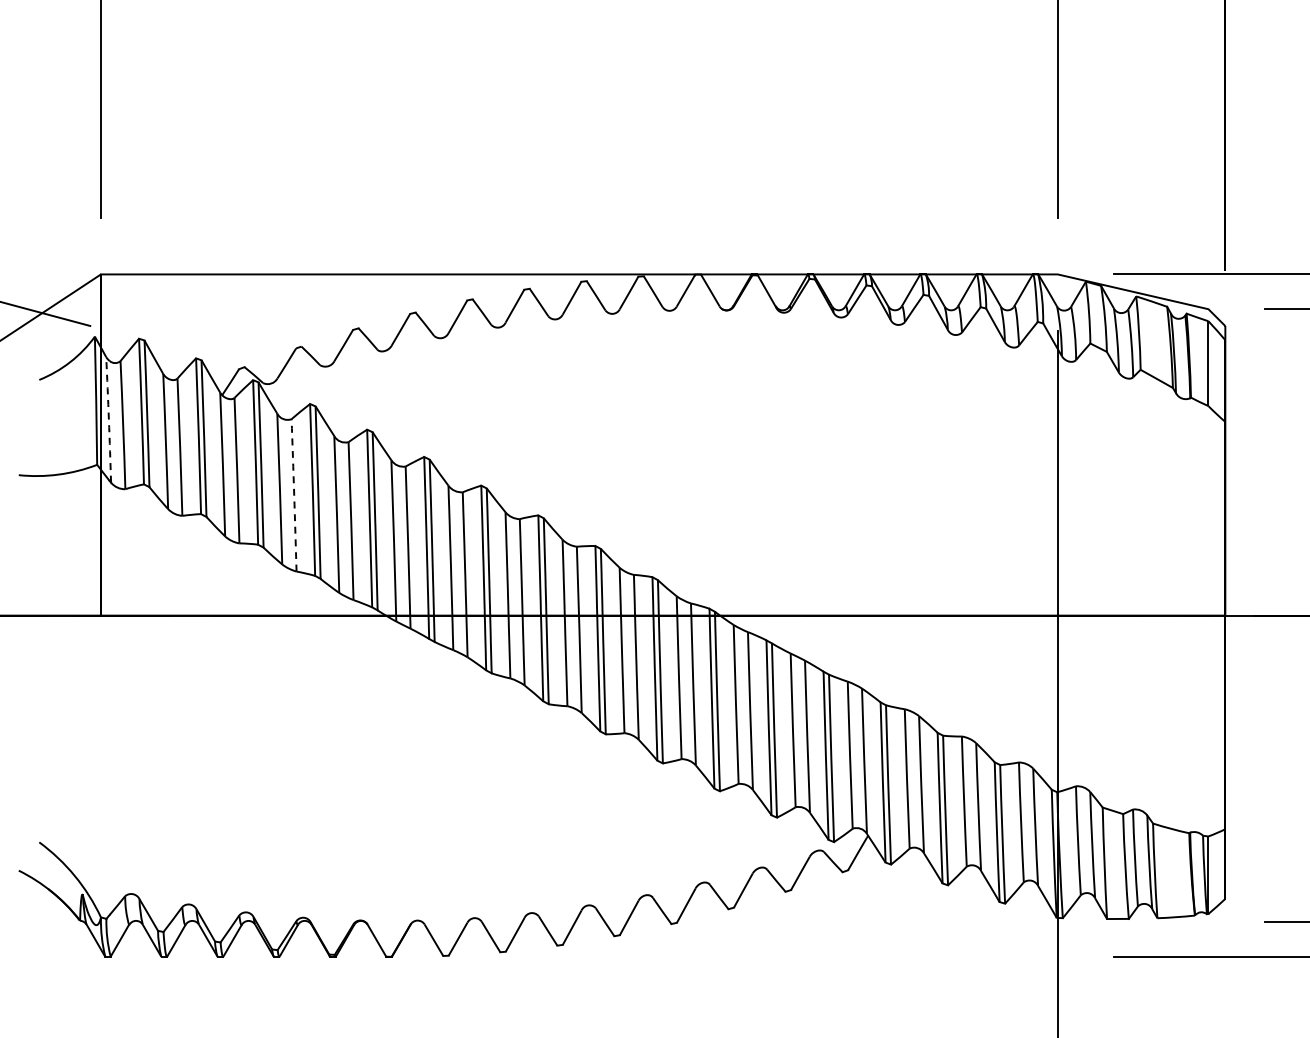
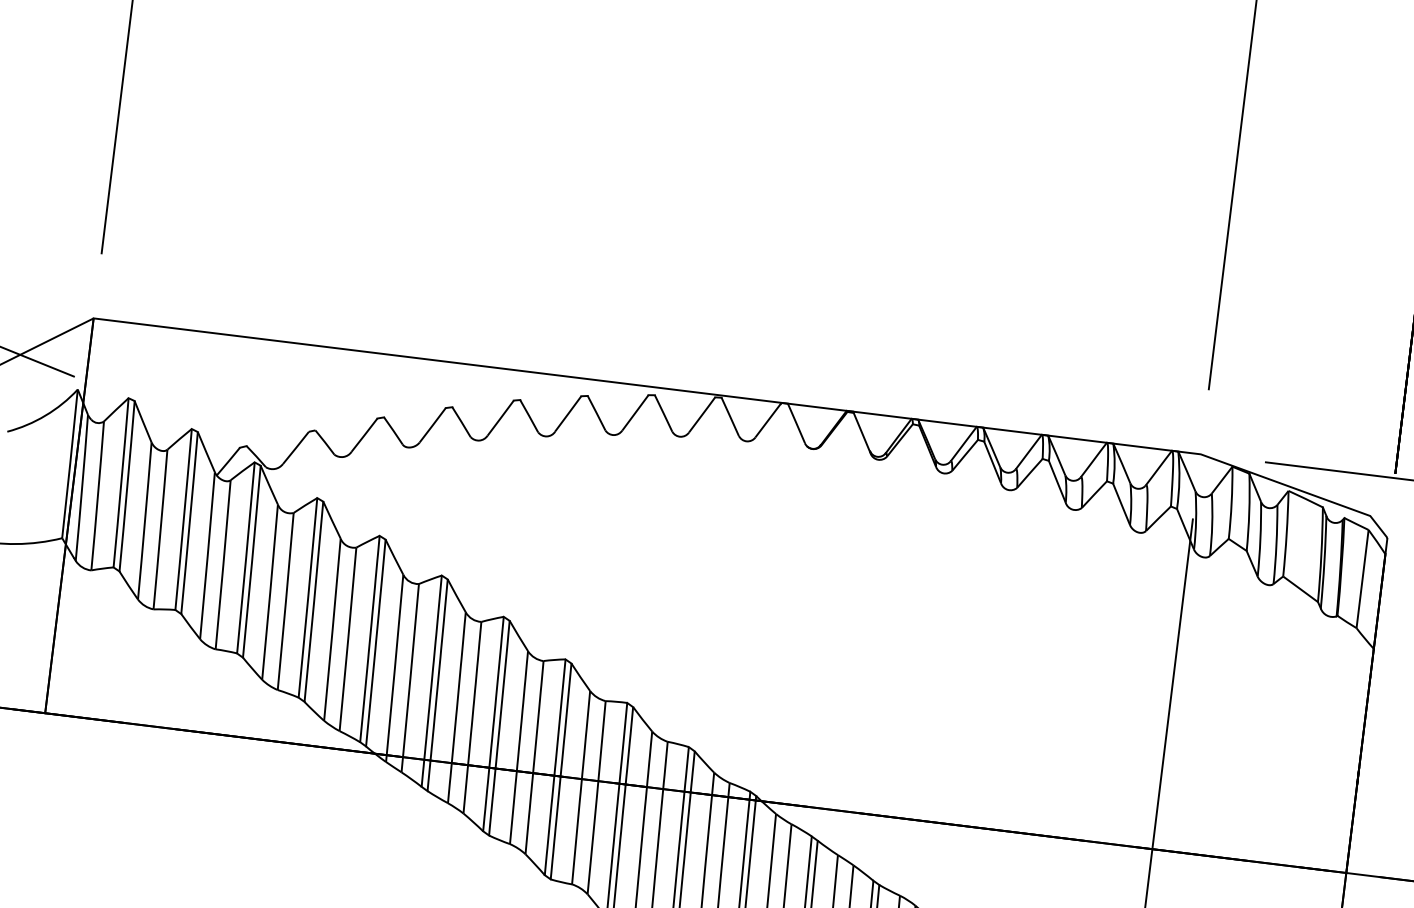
arc: (108, 419) -> (81, 487), dashed -> solid
arc: (294, 495) -> (286, 601), dashed -> solid

